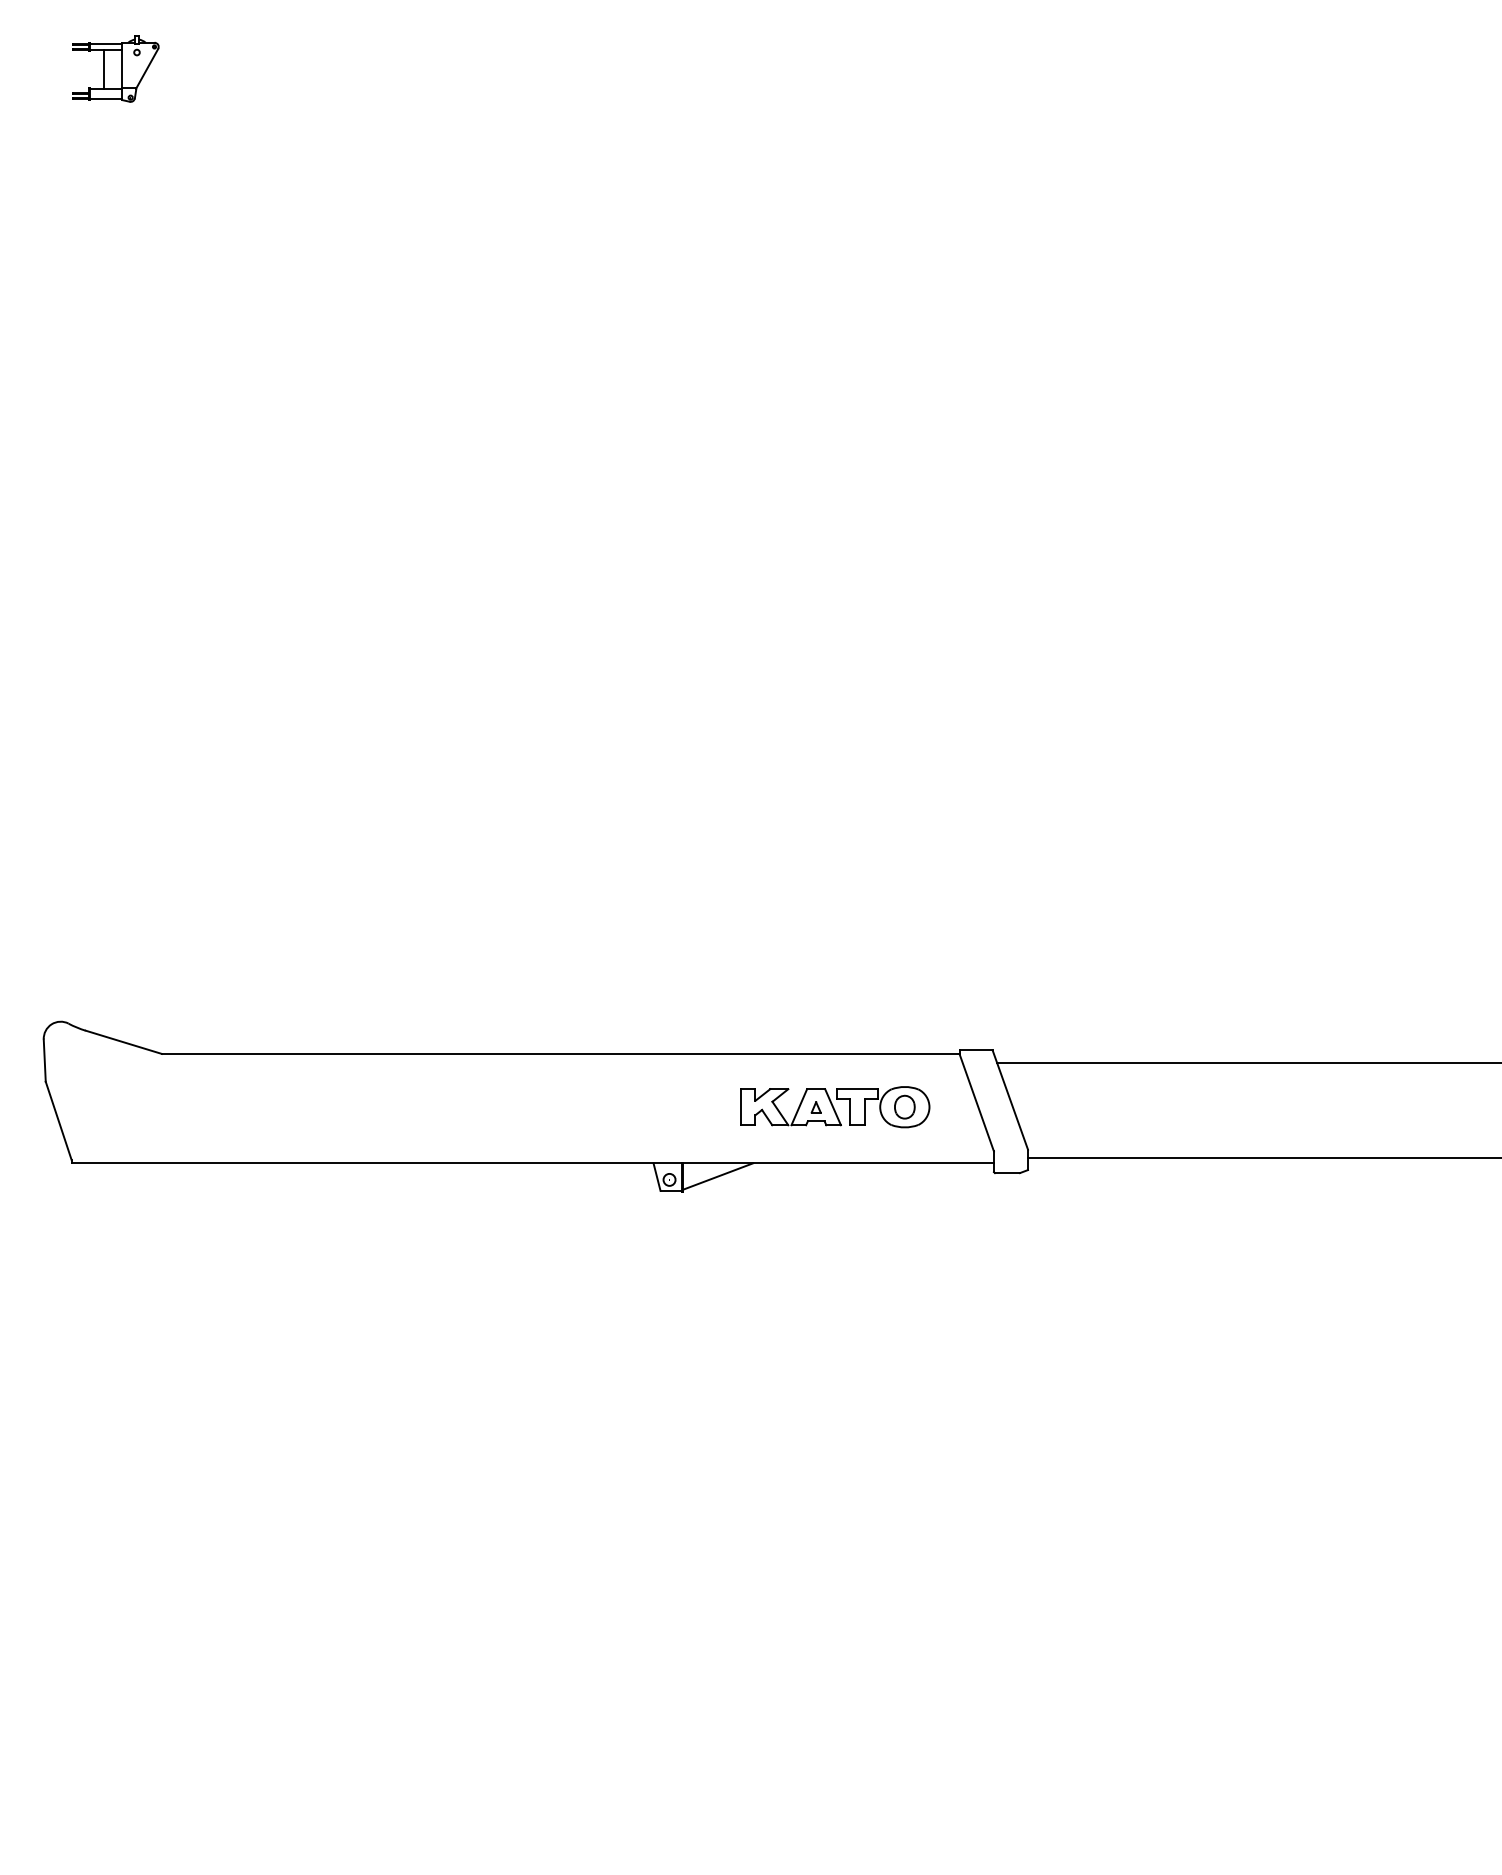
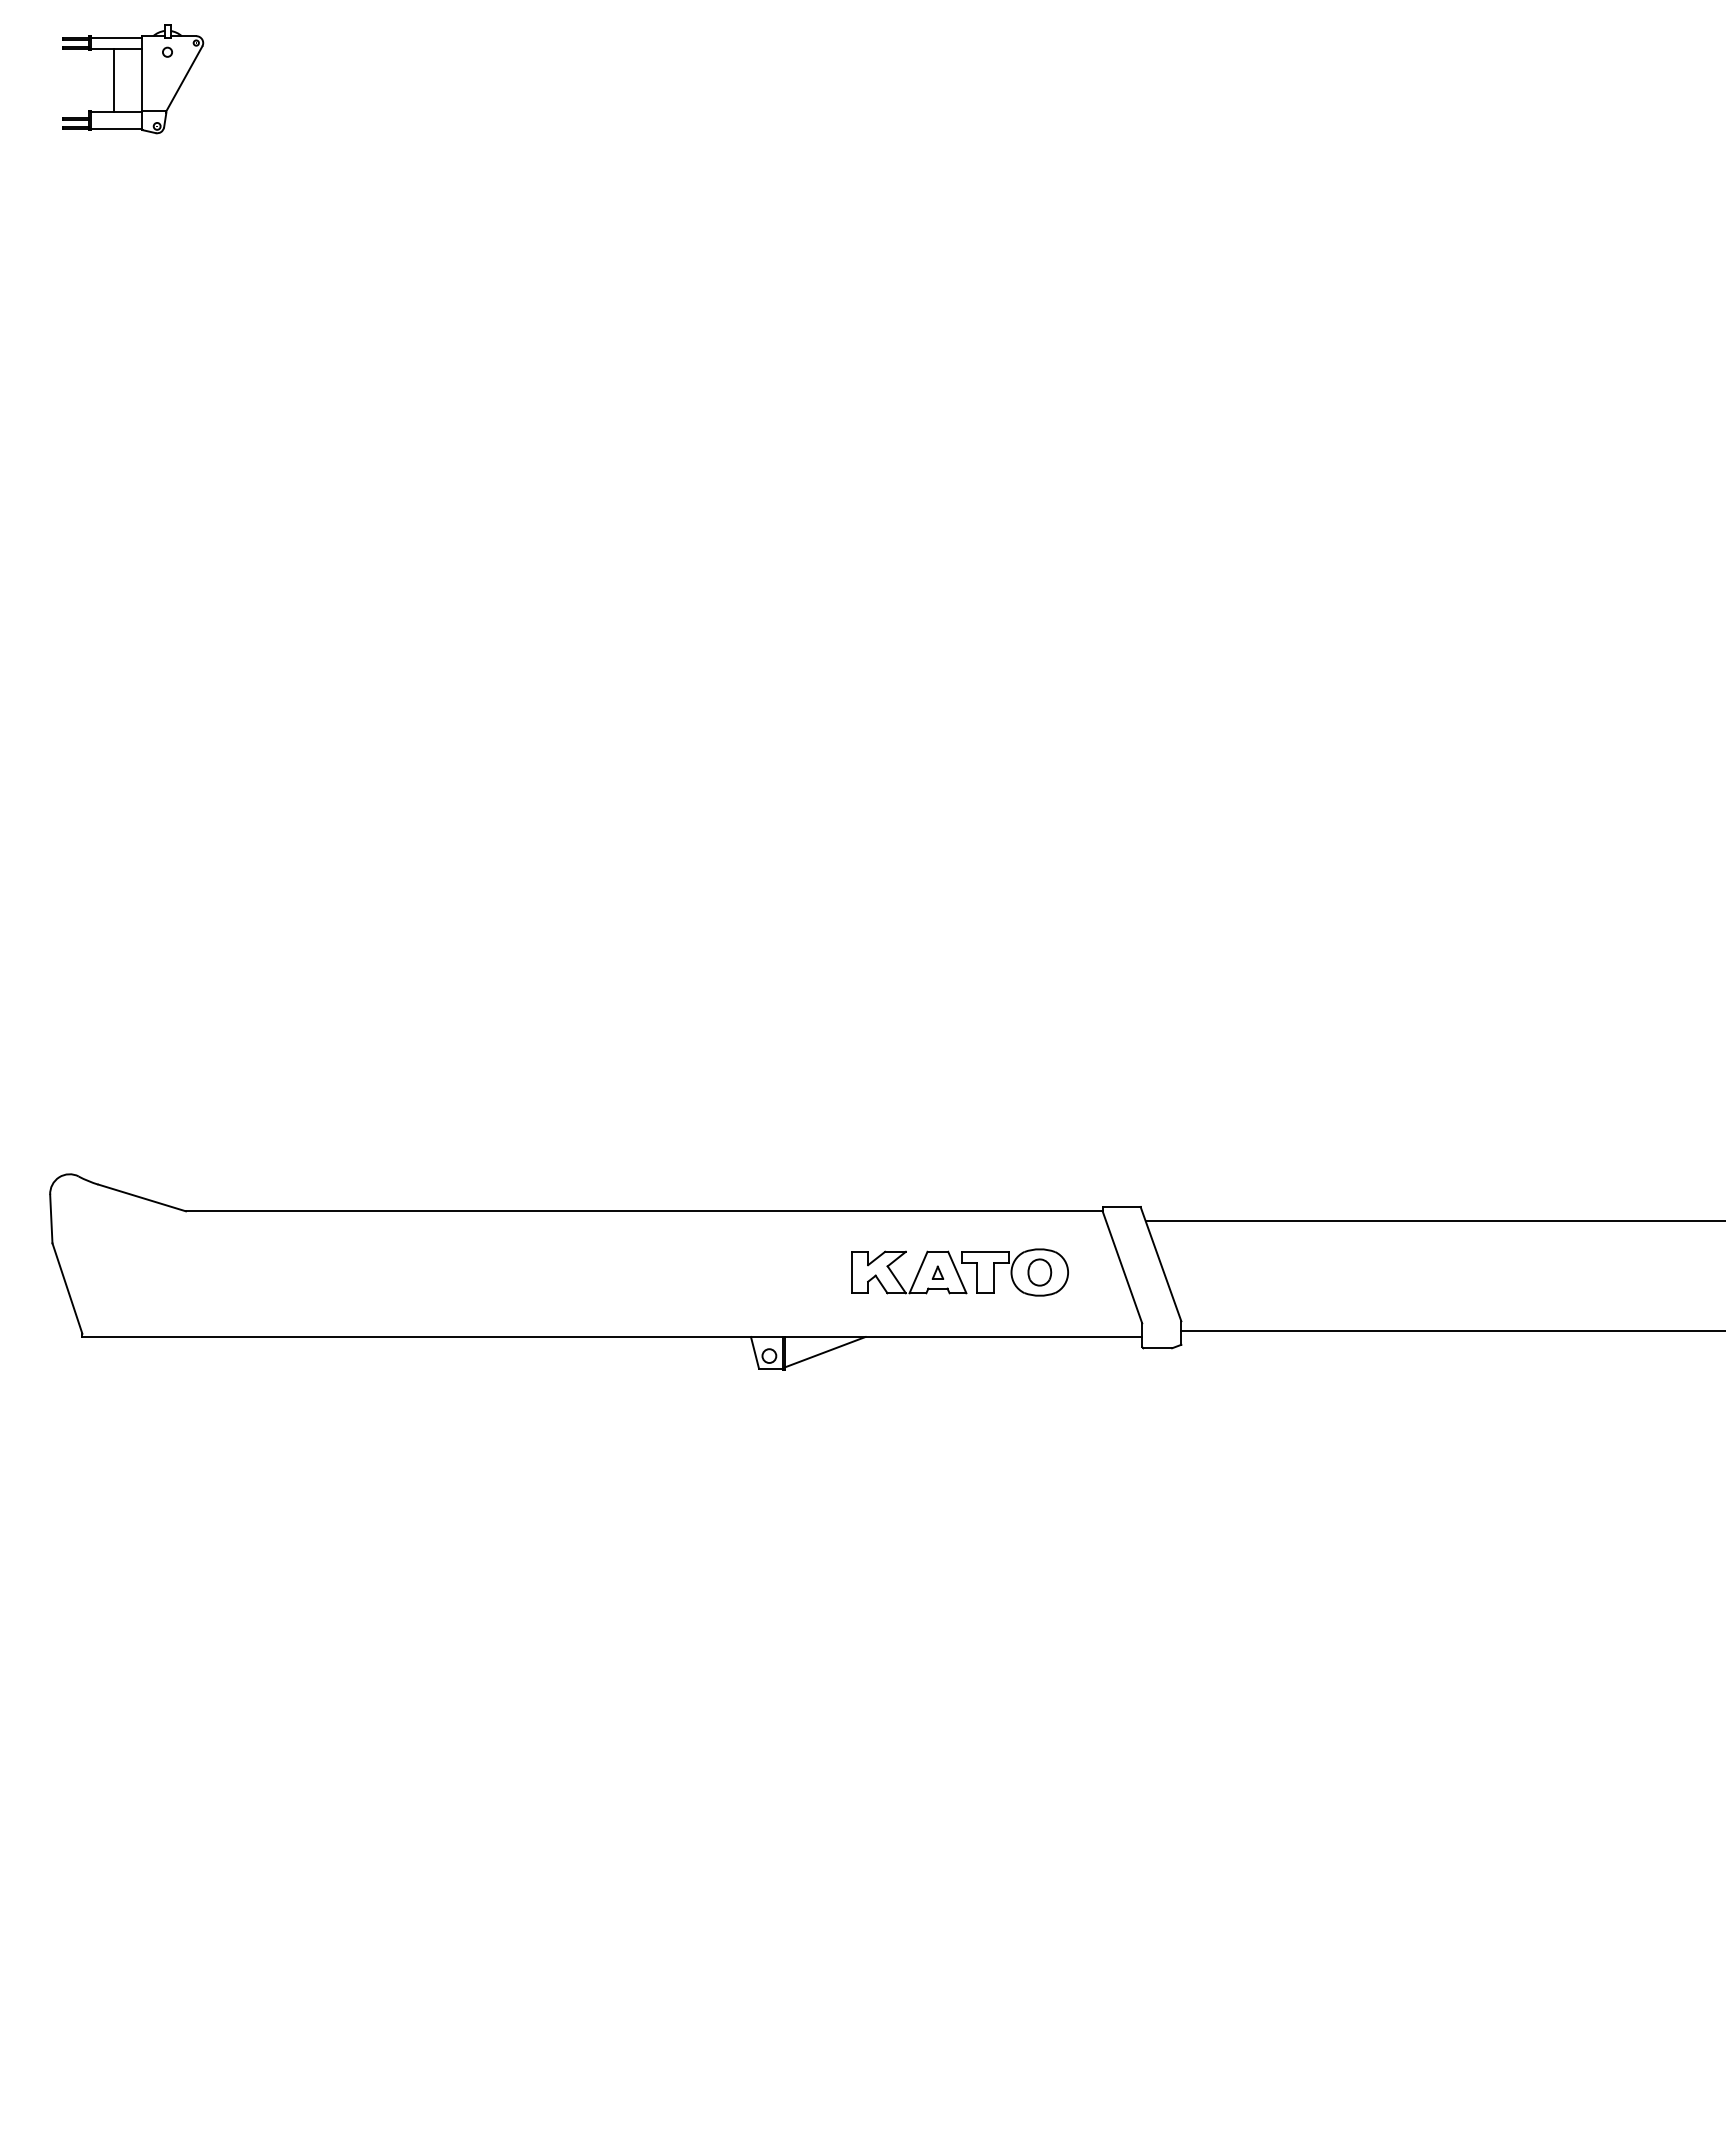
part: (116, 69) -> (133, 79), size x1.43

